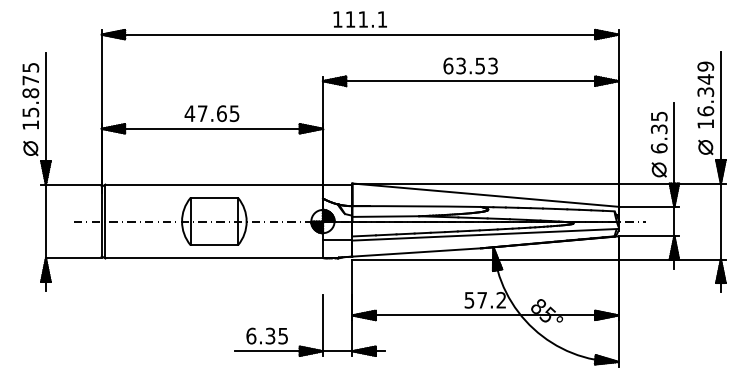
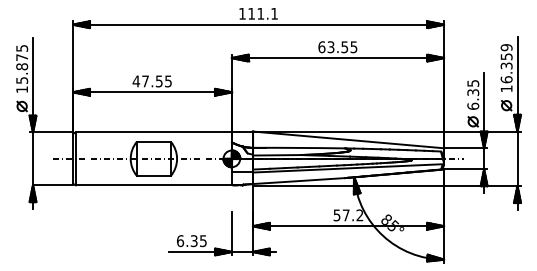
text: (492, 65) -> (353, 46), 63.53 -> 63.55
text: (705, 79) -> (506, 56), 16.349 -> 16.359
text: (221, 113) -> (159, 81), 47.65 -> 47.55

